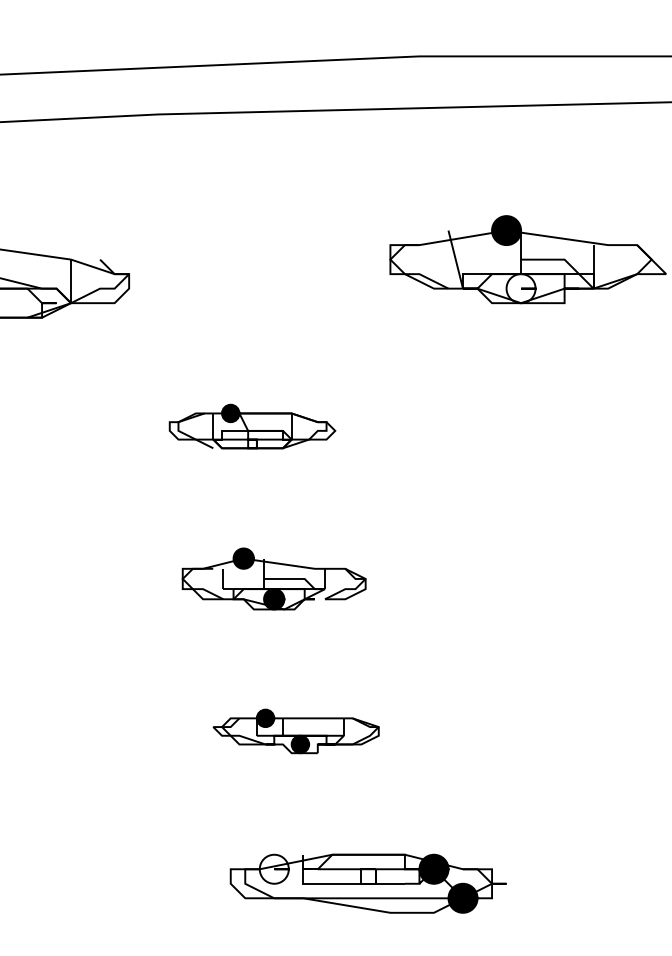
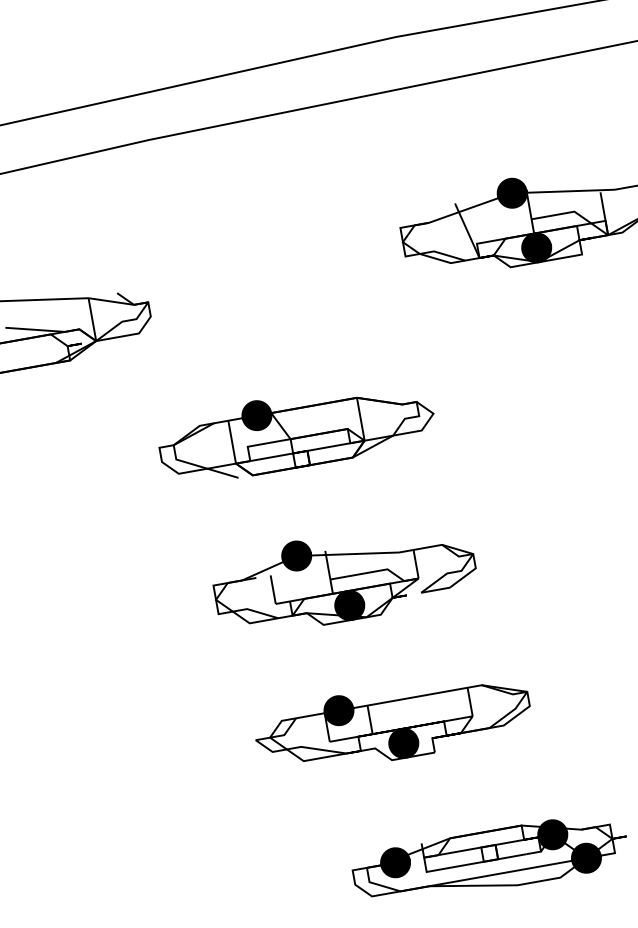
fill: (520, 288) -> (536, 247), added
part: (252, 426) -> (296, 430), size x1.67
part: (273, 578) -> (343, 576), size x1.43
part: (295, 731) -> (392, 723), size x1.67
fill: (273, 868) -> (394, 862), added

